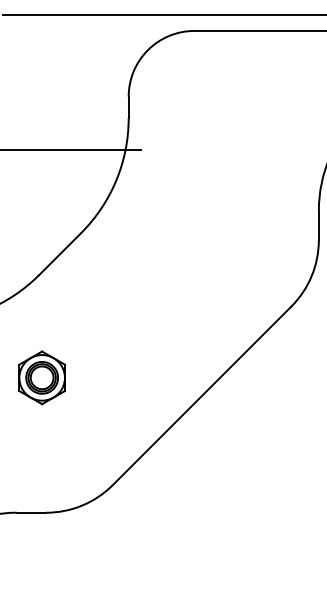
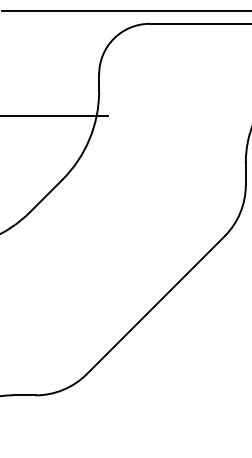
part: (42, 376) -> (32, 290), removed

